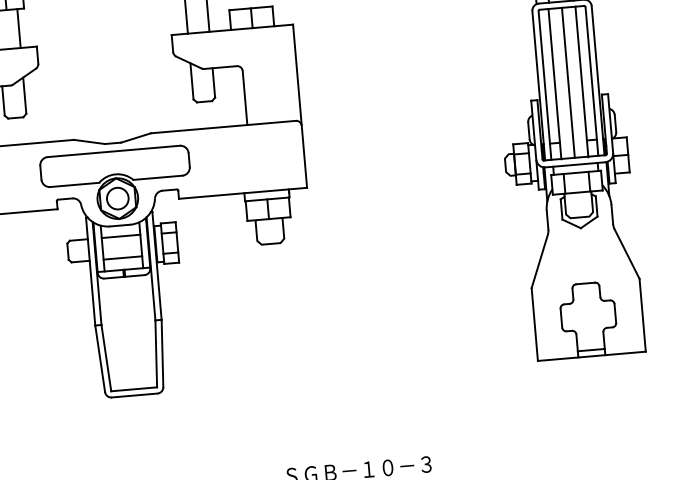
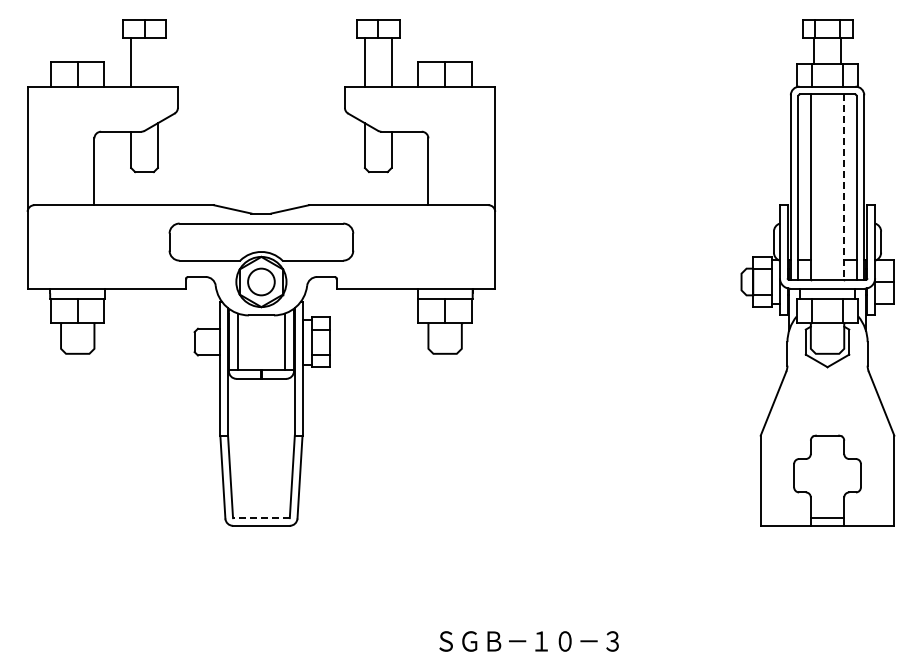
line: (18, 28) -> (157, 62), removed
line: (582, 81) -> (844, 187), solid -> dashed
line: (568, 83) -> (827, 187), removed
line: (121, 236) -> (261, 328), removed
line: (122, 257) -> (261, 355), removed
line: (133, 389) -> (260, 518), solid -> dashed

